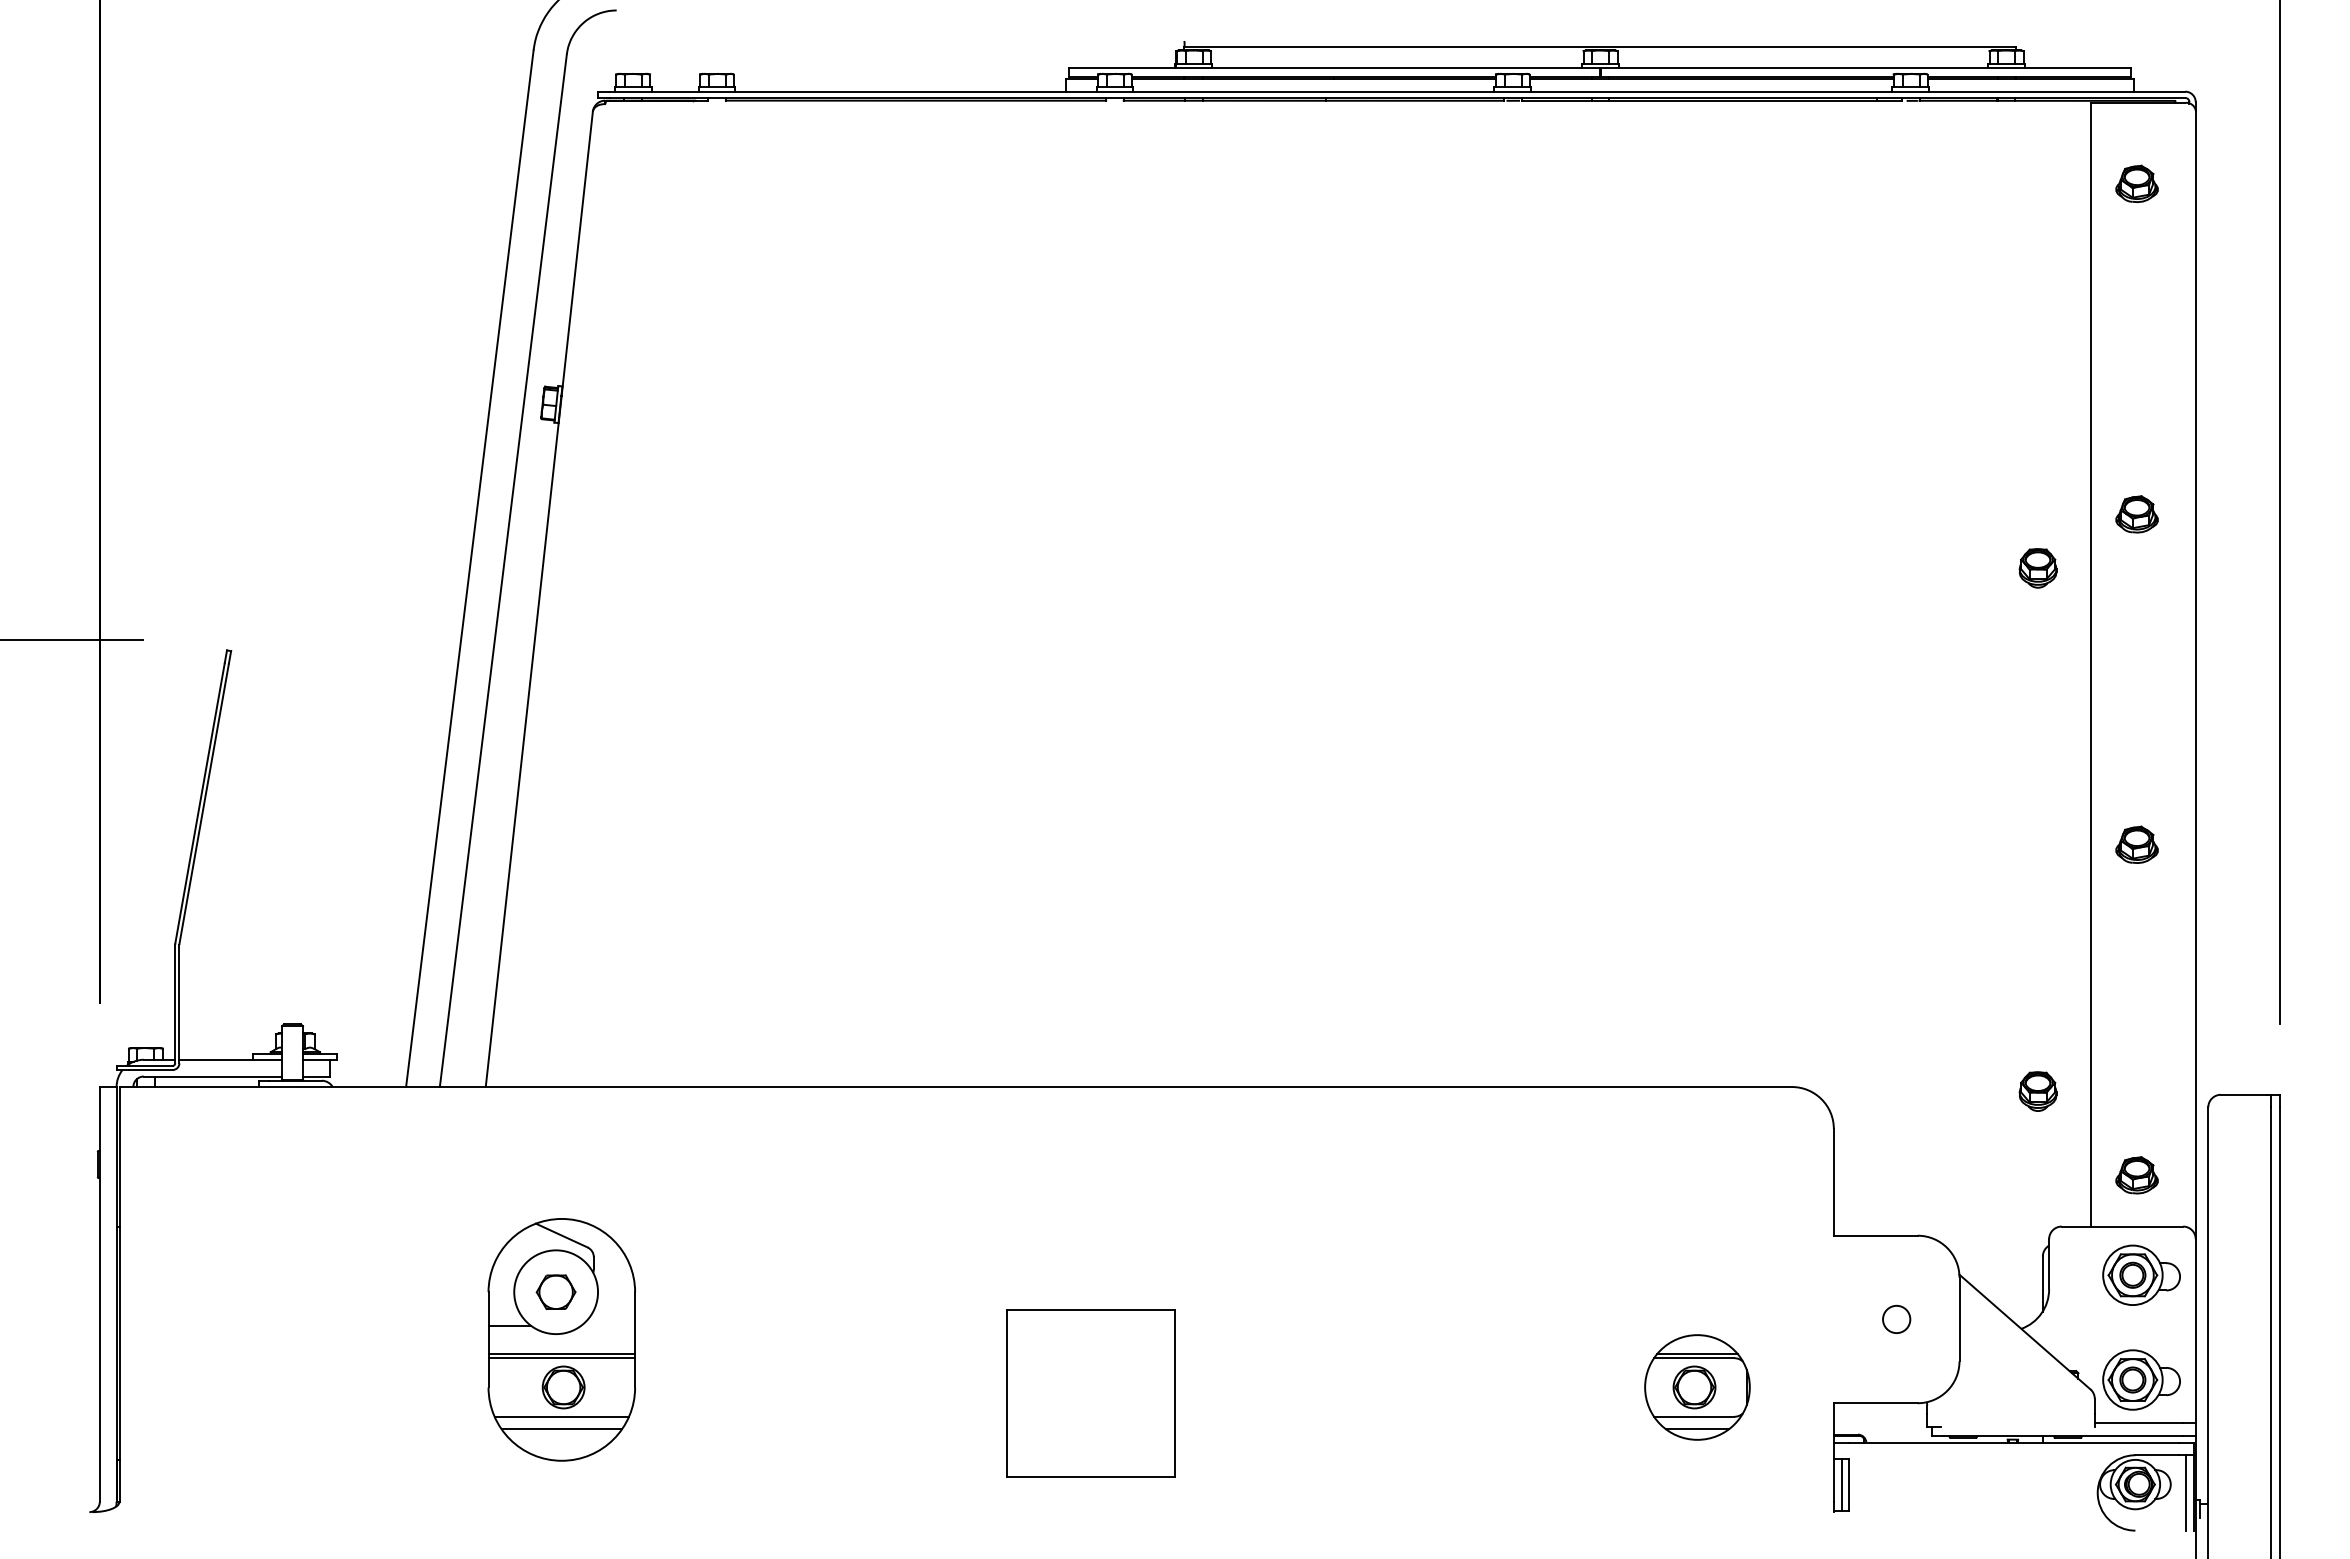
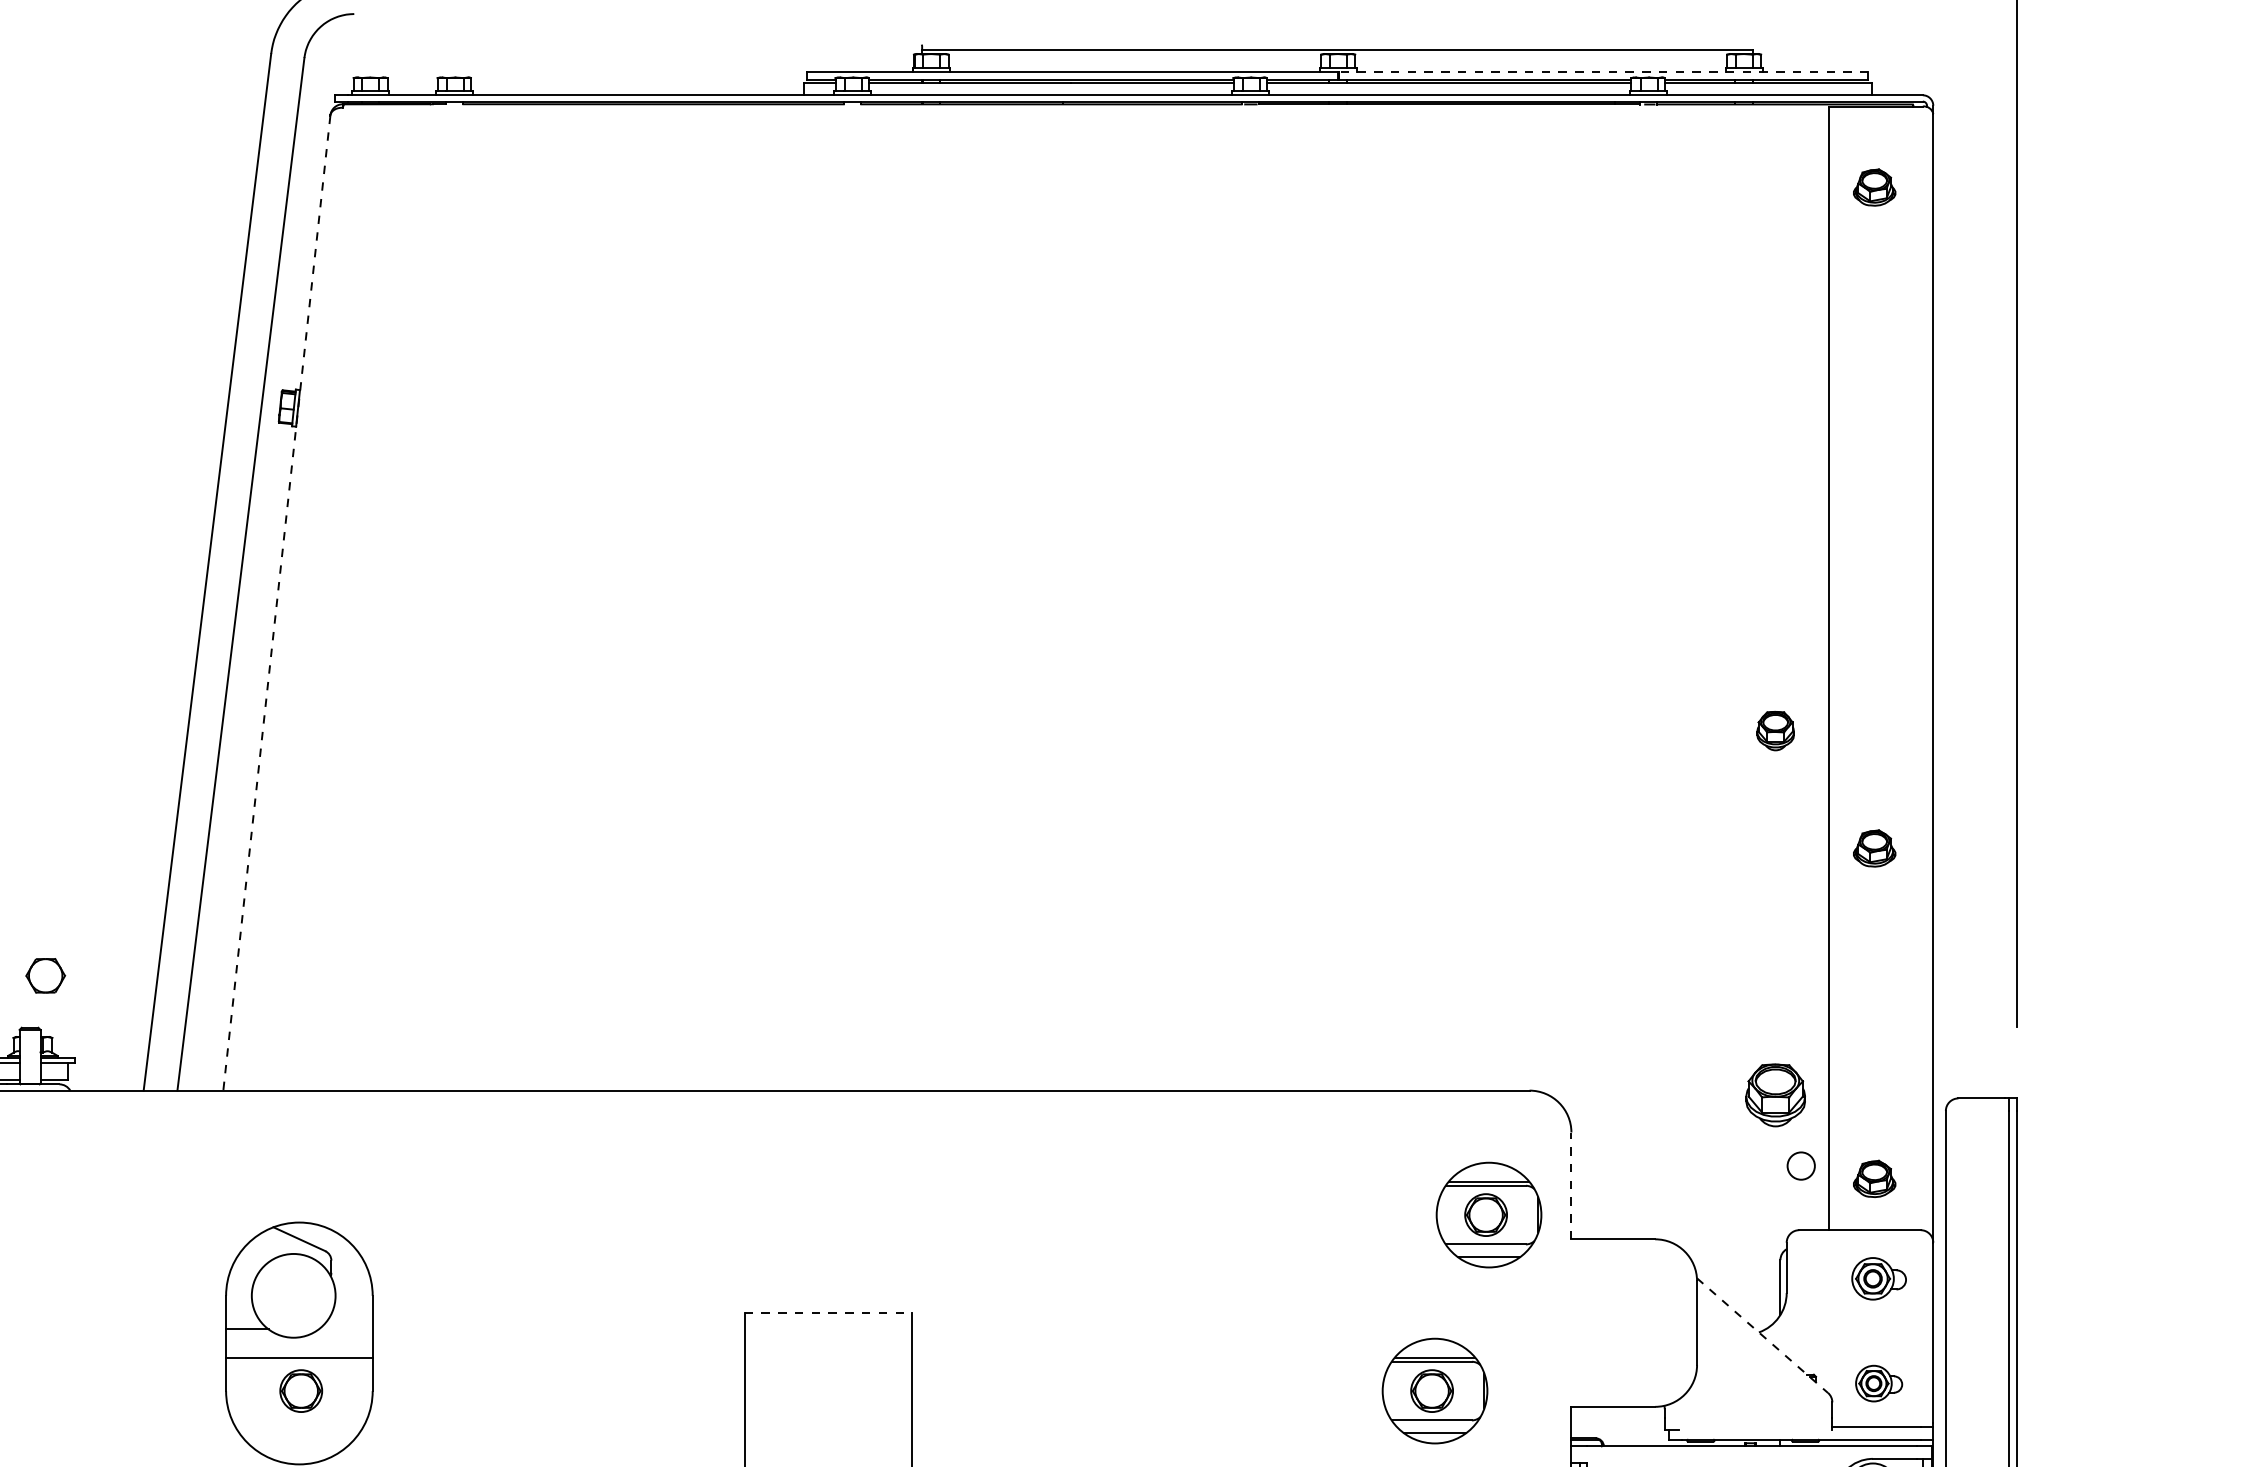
line: (1865, 68) -> (1603, 72), solid -> dashed
part: (2136, 514) -> (1874, 518), removed
part: (2037, 568) -> (1775, 731), moved
line: (539, 600) -> (277, 604), solid -> dashed
part: (2037, 1091) -> (1775, 1095), size x1.6
line: (1833, 1181) -> (1571, 1185), solid -> dashed
part: (1751, 1211) -> (1489, 1215), added
part: (2141, 1274) -> (1879, 1278), size x0.7
part: (555, 1291) -> (45, 975), moved
line: (1090, 1309) -> (828, 1313), solid -> dashed
circle: (1896, 1318) -> (1801, 1165), moved
line: (2025, 1332) -> (1763, 1336), solid -> dashed
line: (561, 1358) -> (299, 1362), removed
part: (2141, 1379) -> (1879, 1383), size x0.6
line: (561, 1416) -> (299, 1420), removed
line: (561, 1429) -> (299, 1433), removed

